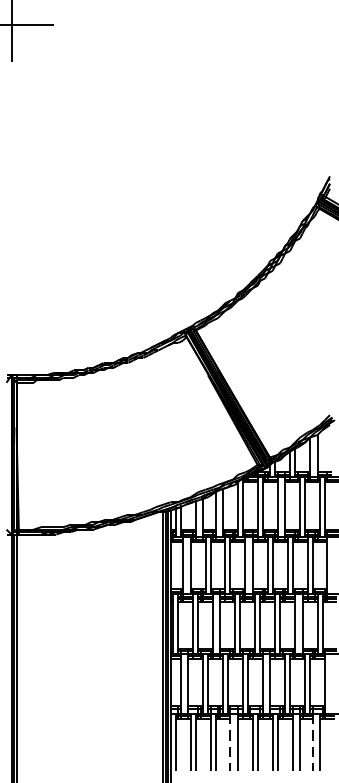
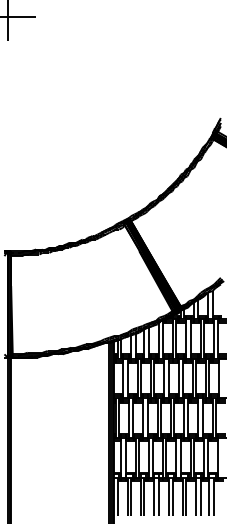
line: (230, 743) -> (154, 497), dashed -> solid
line: (313, 743) -> (209, 497), dashed -> solid

